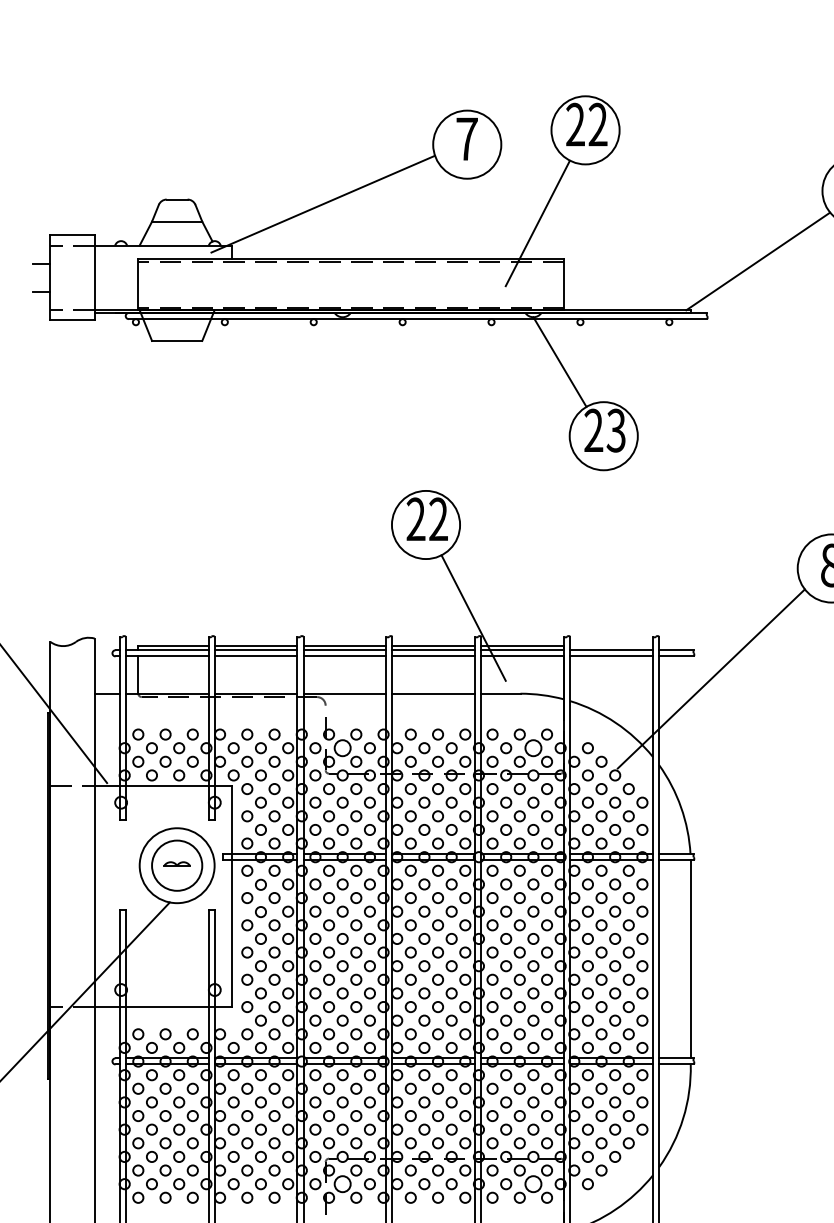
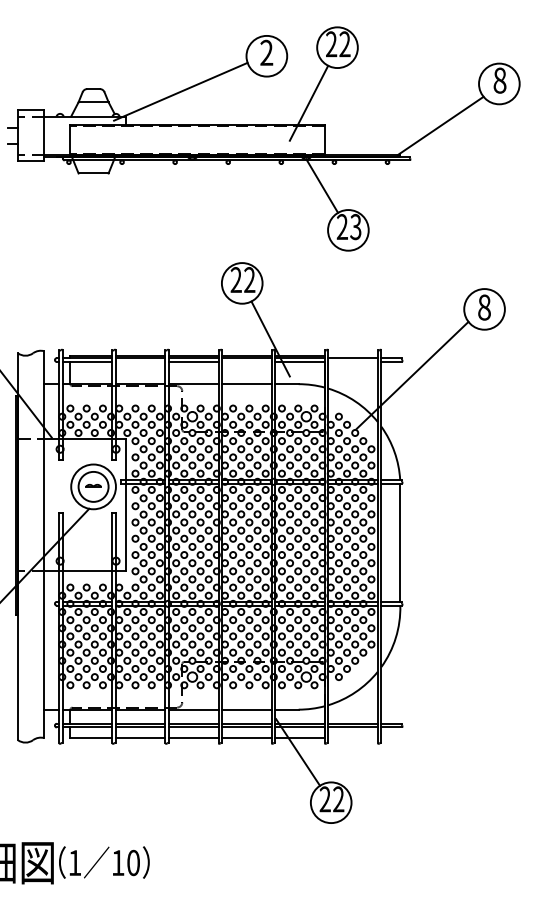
text: (466, 138) -> (266, 52), 7 -> 2
line: (255, 655) -> (140, 361), removed
line: (433, 655) -> (246, 361), removed
line: (610, 655) -> (352, 361), removed

